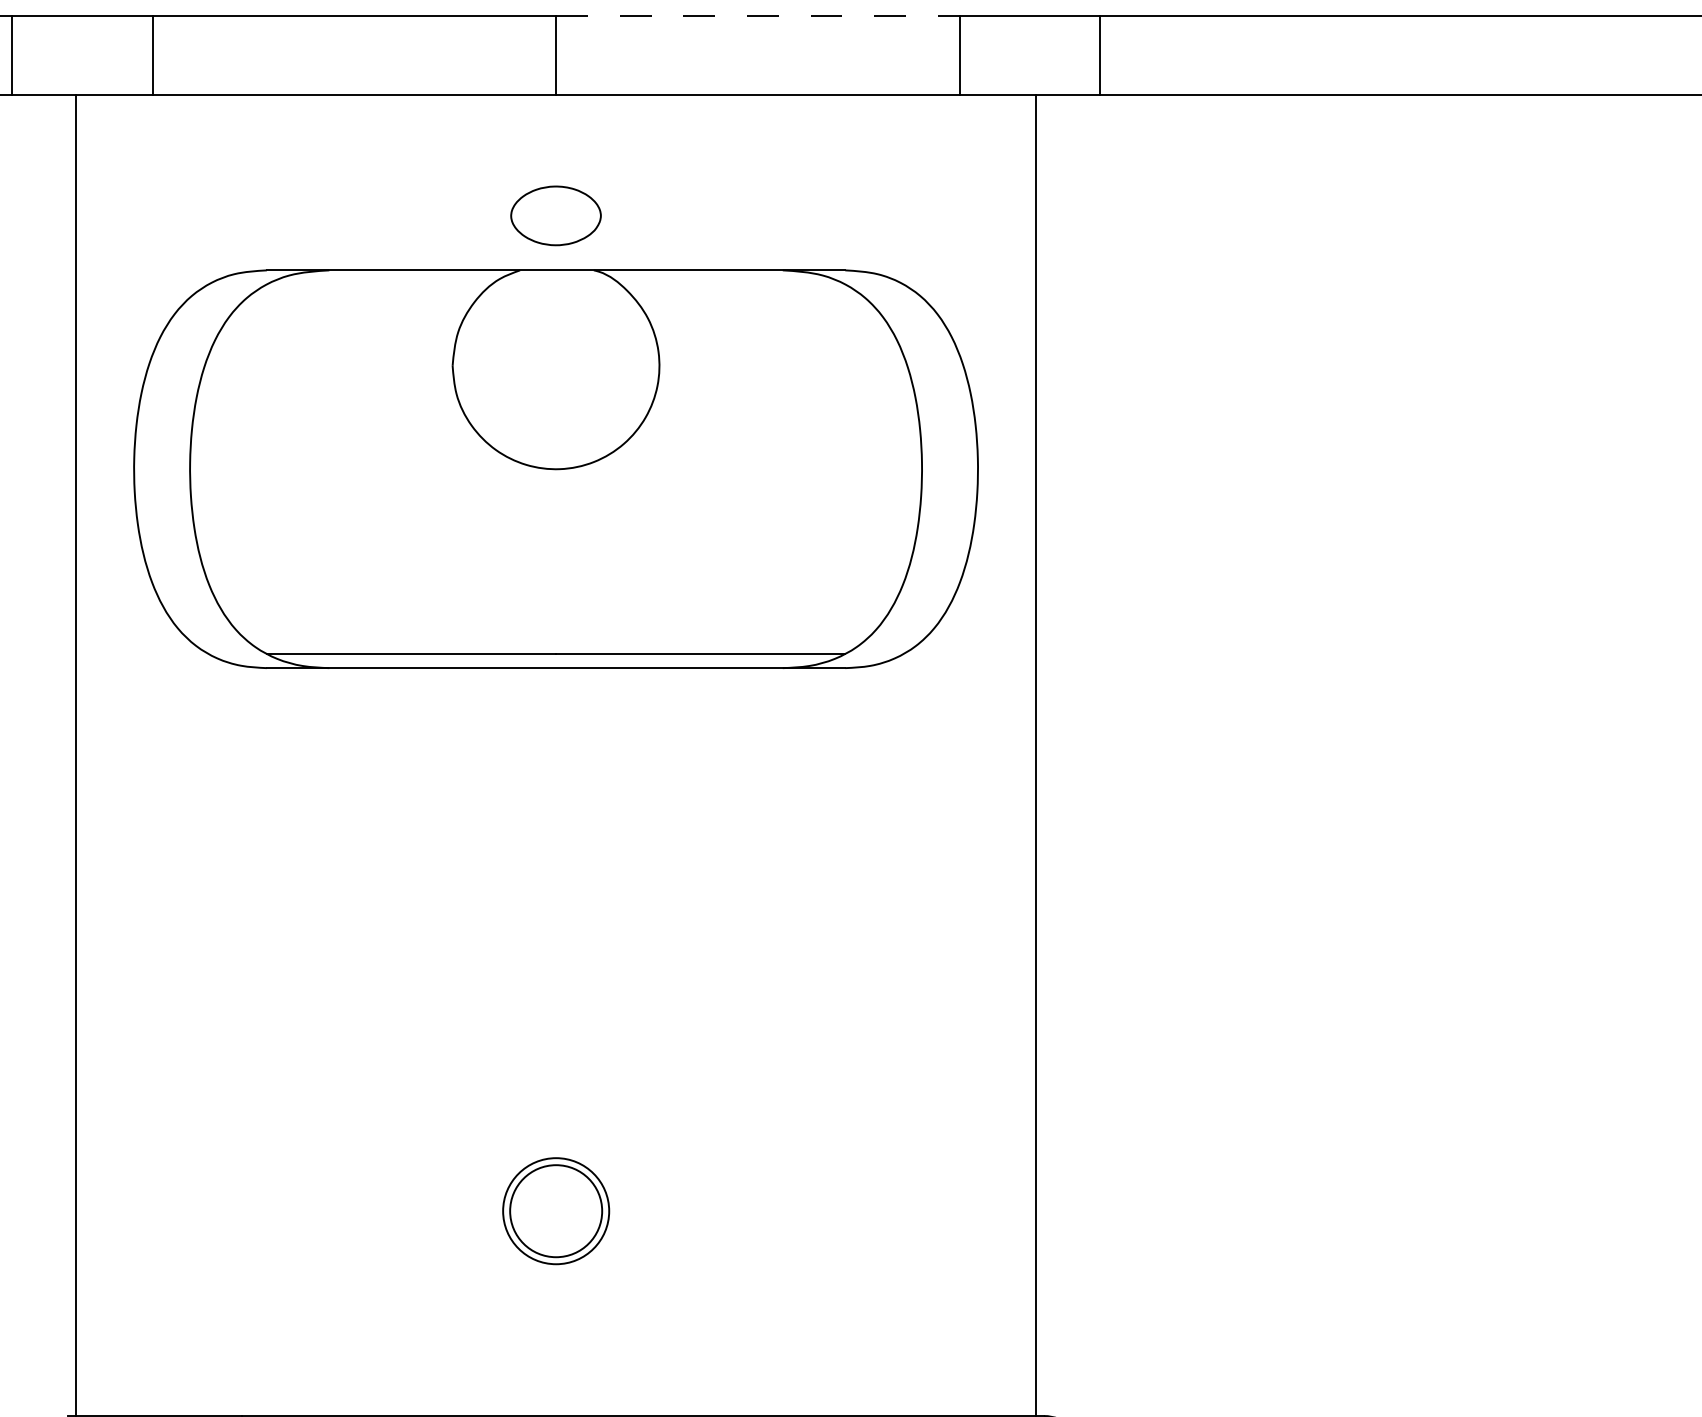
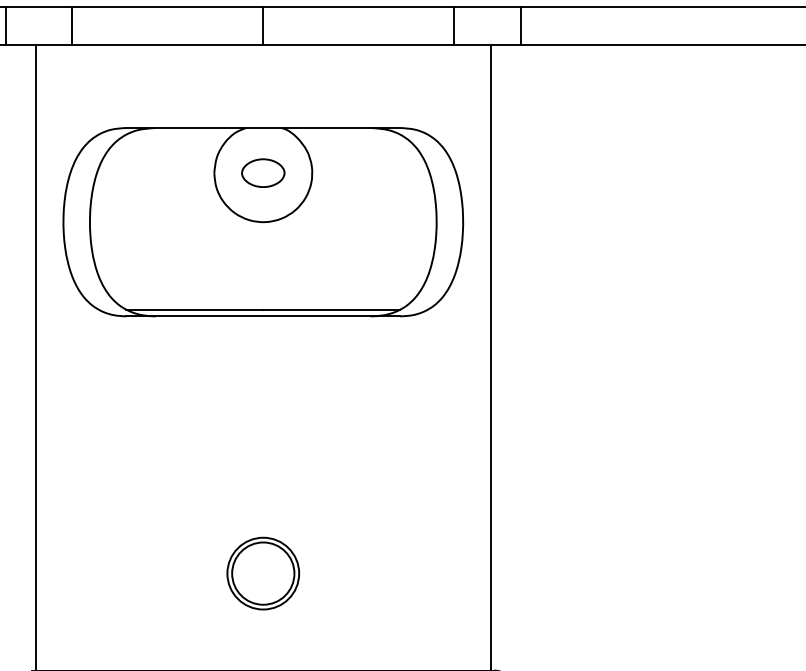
line: (757, 15) -> (358, 7), dashed -> solid
part: (556, 214) -> (263, 172), moved
part: (556, 1211) -> (263, 573), size x1.43

